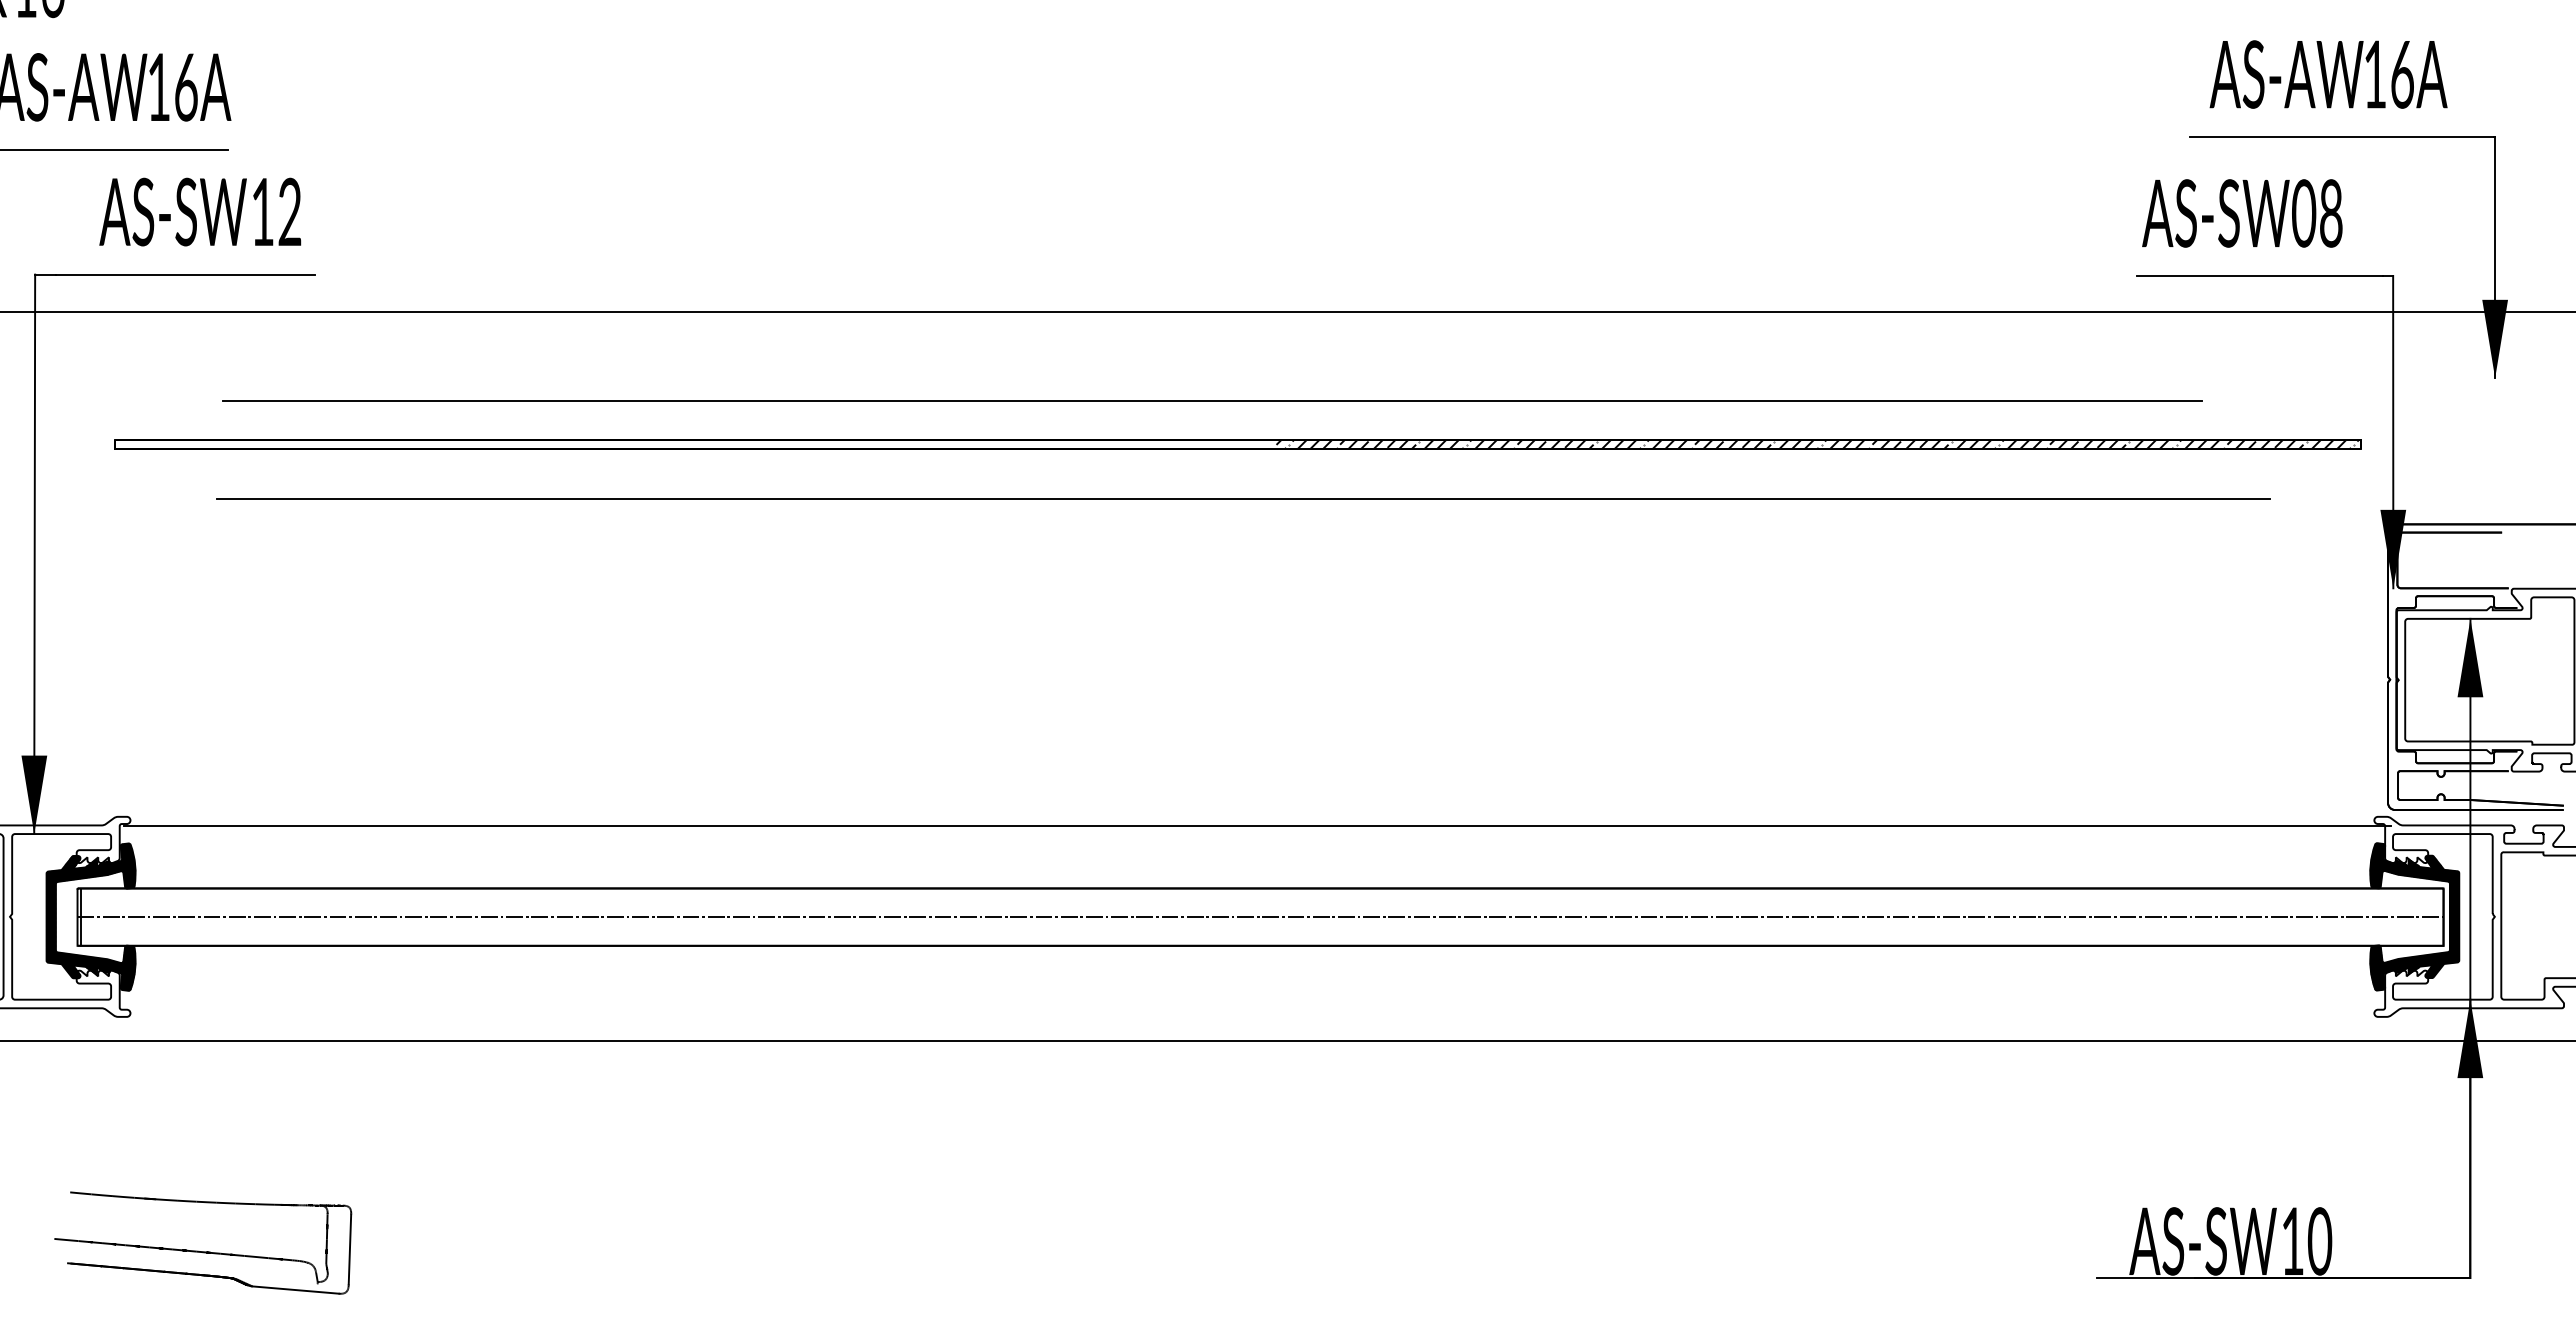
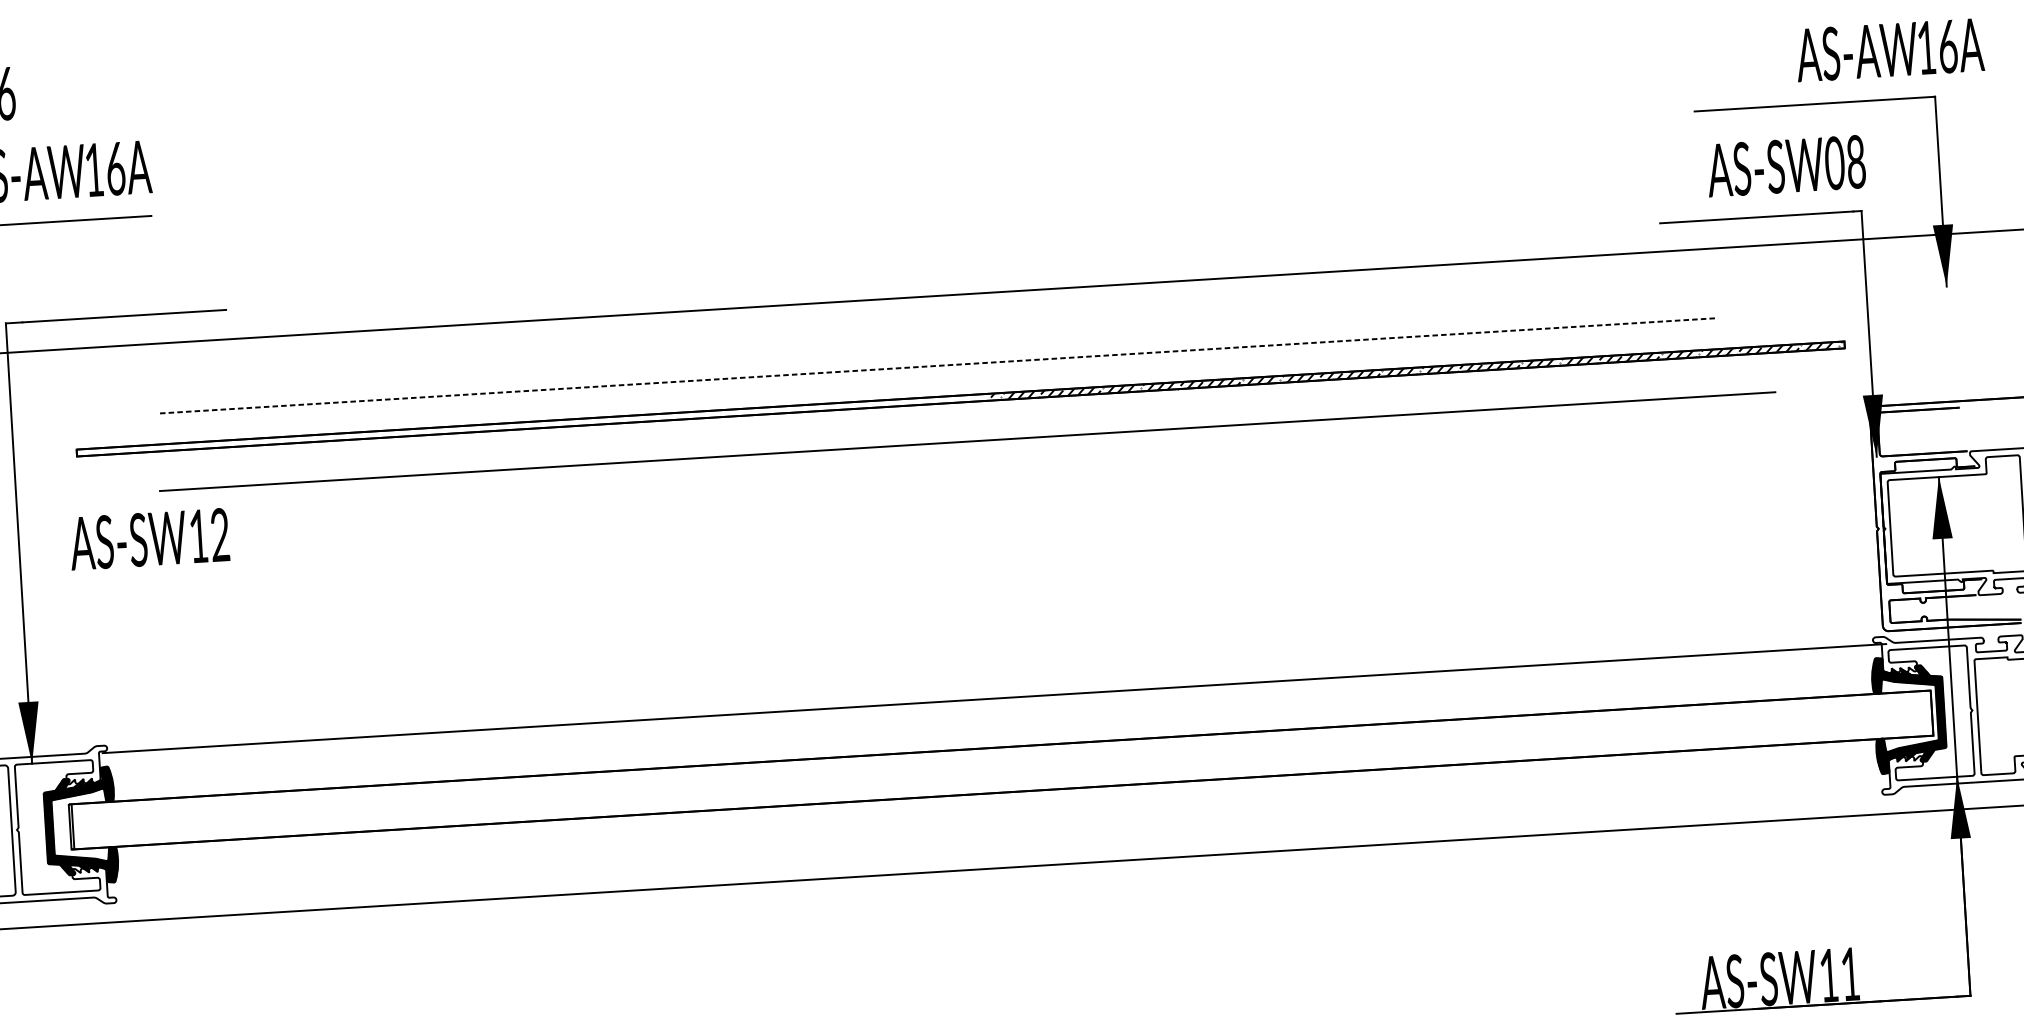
text: (2328, 74) -> (1889, 50), moved
text: (200, 211) -> (149, 538), moved
text: (2242, 213) -> (1786, 166), moved
line: (1213, 400) -> (939, 365), solid -> dashed
line: (1260, 917) -> (1001, 770), removed
text: (2319, 1241) -> (1850, 974), 10 -> 11

